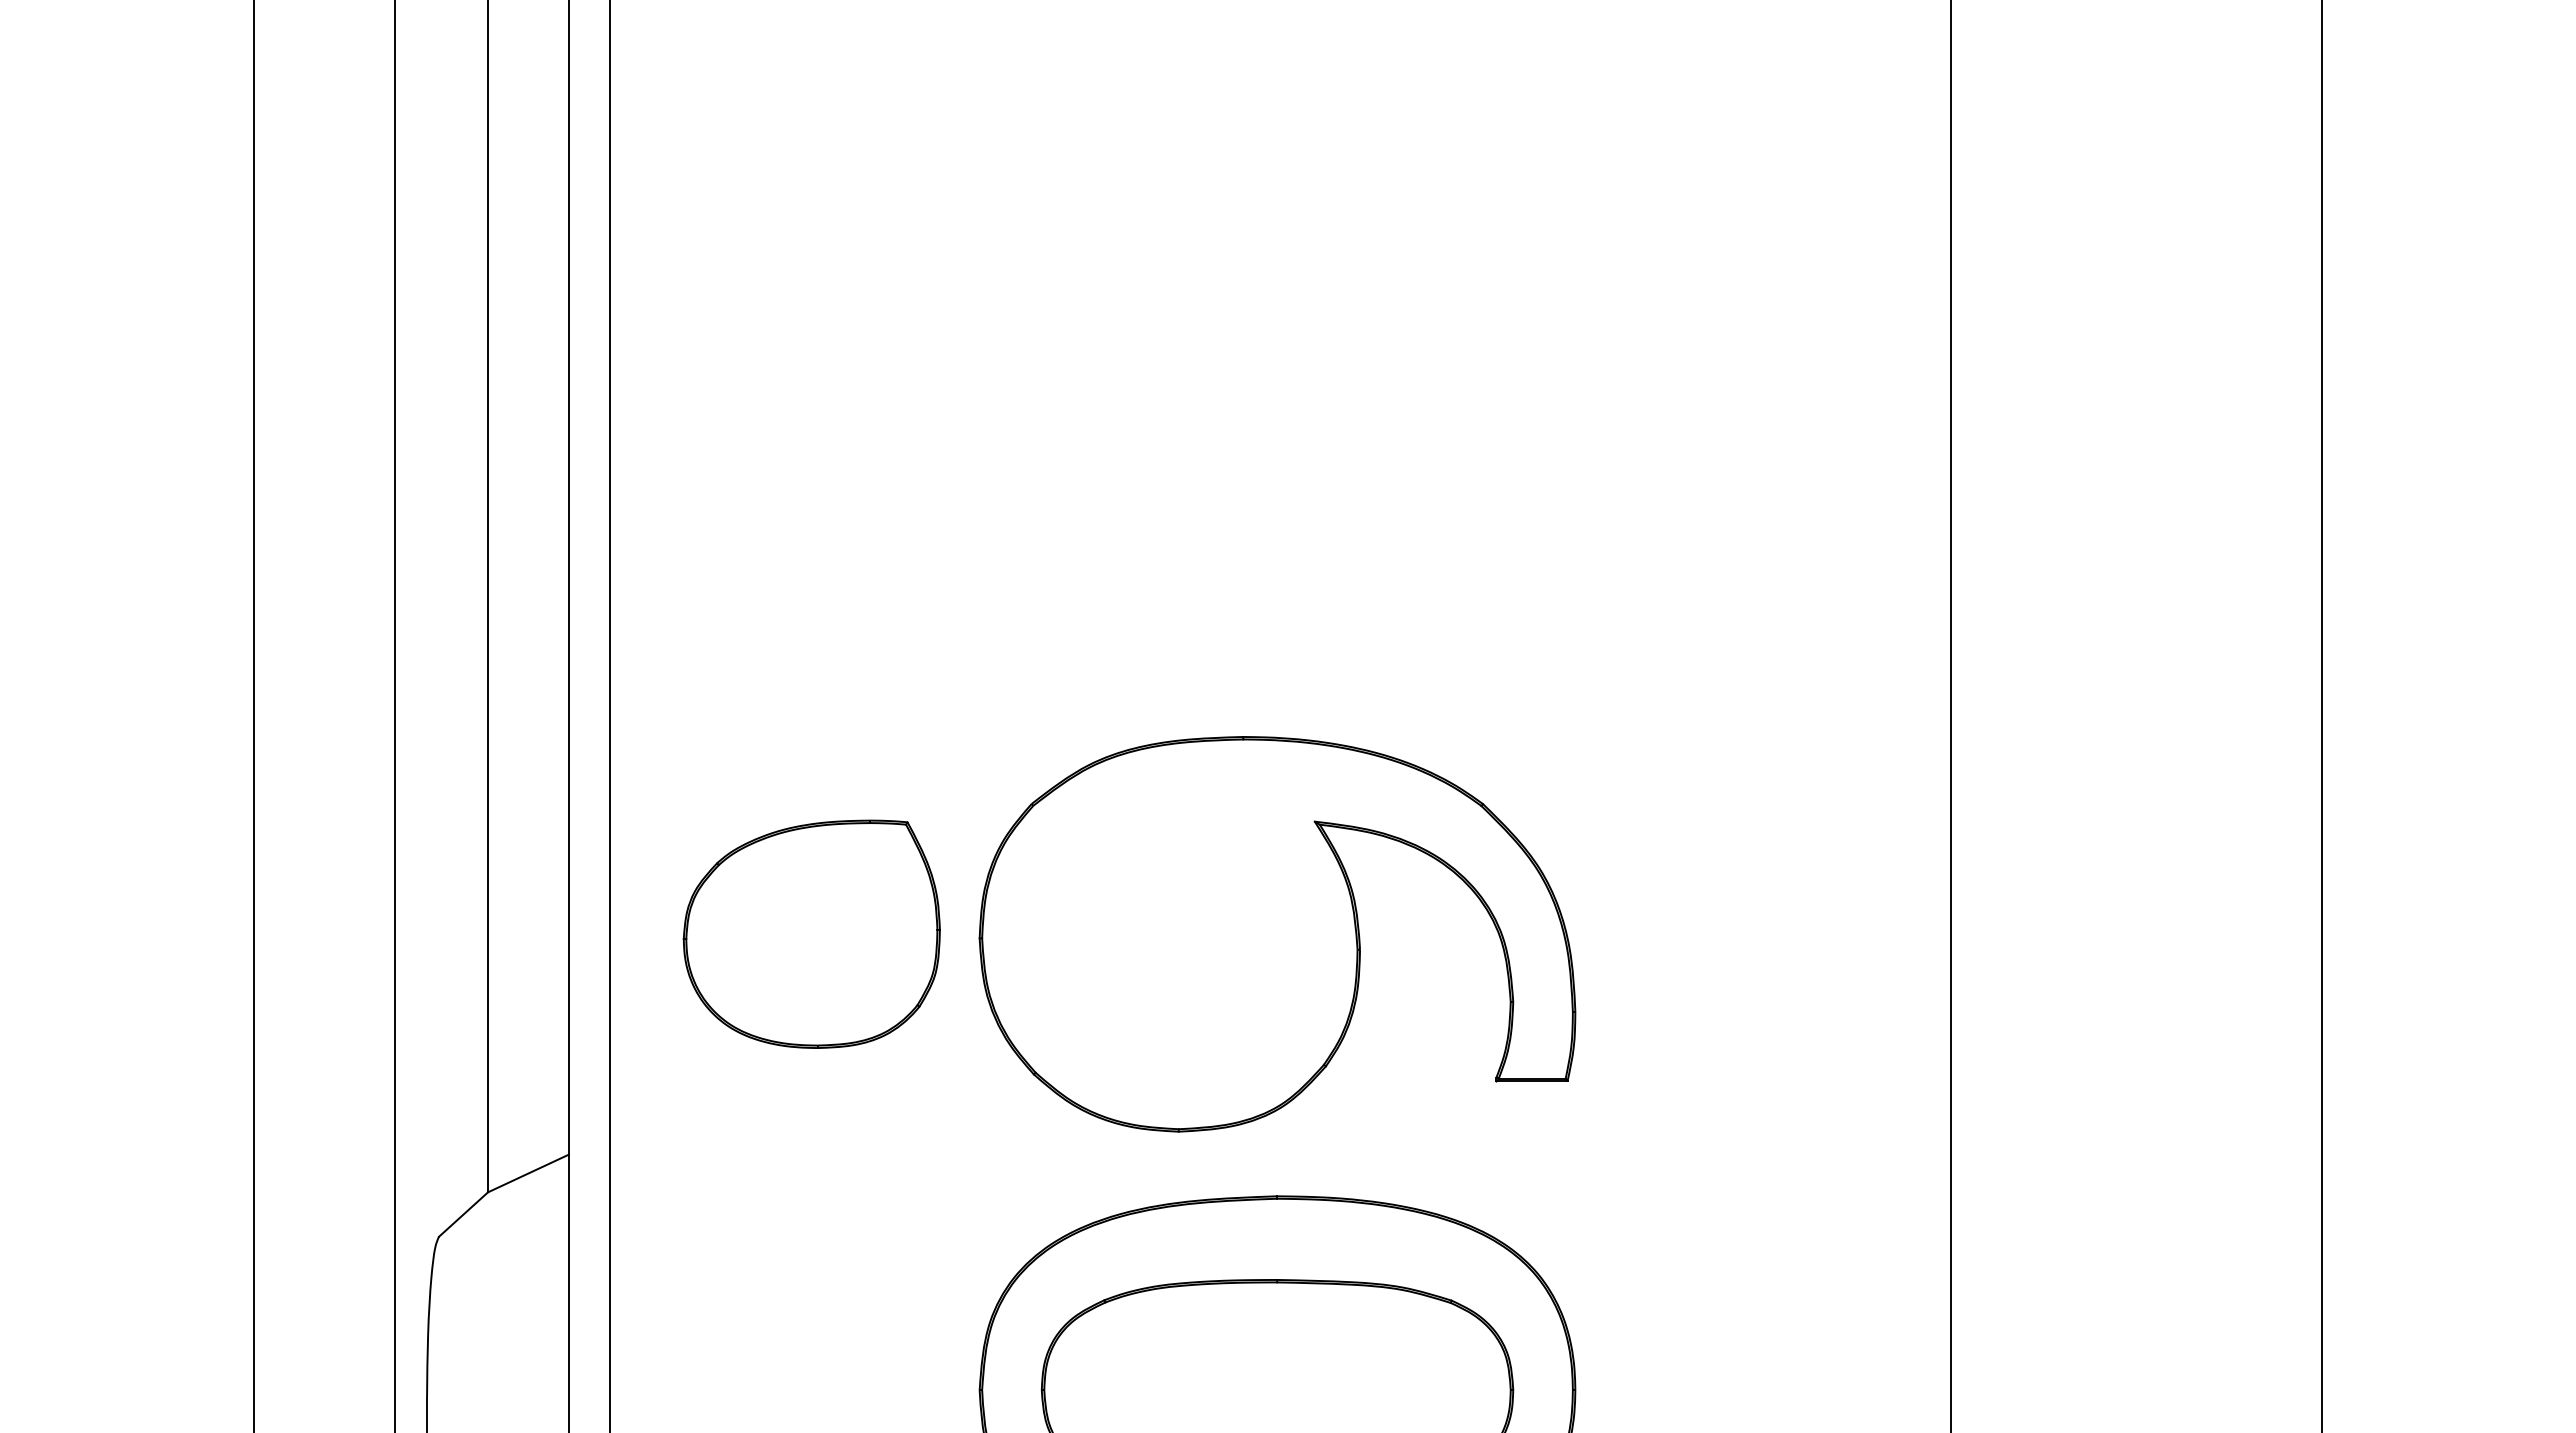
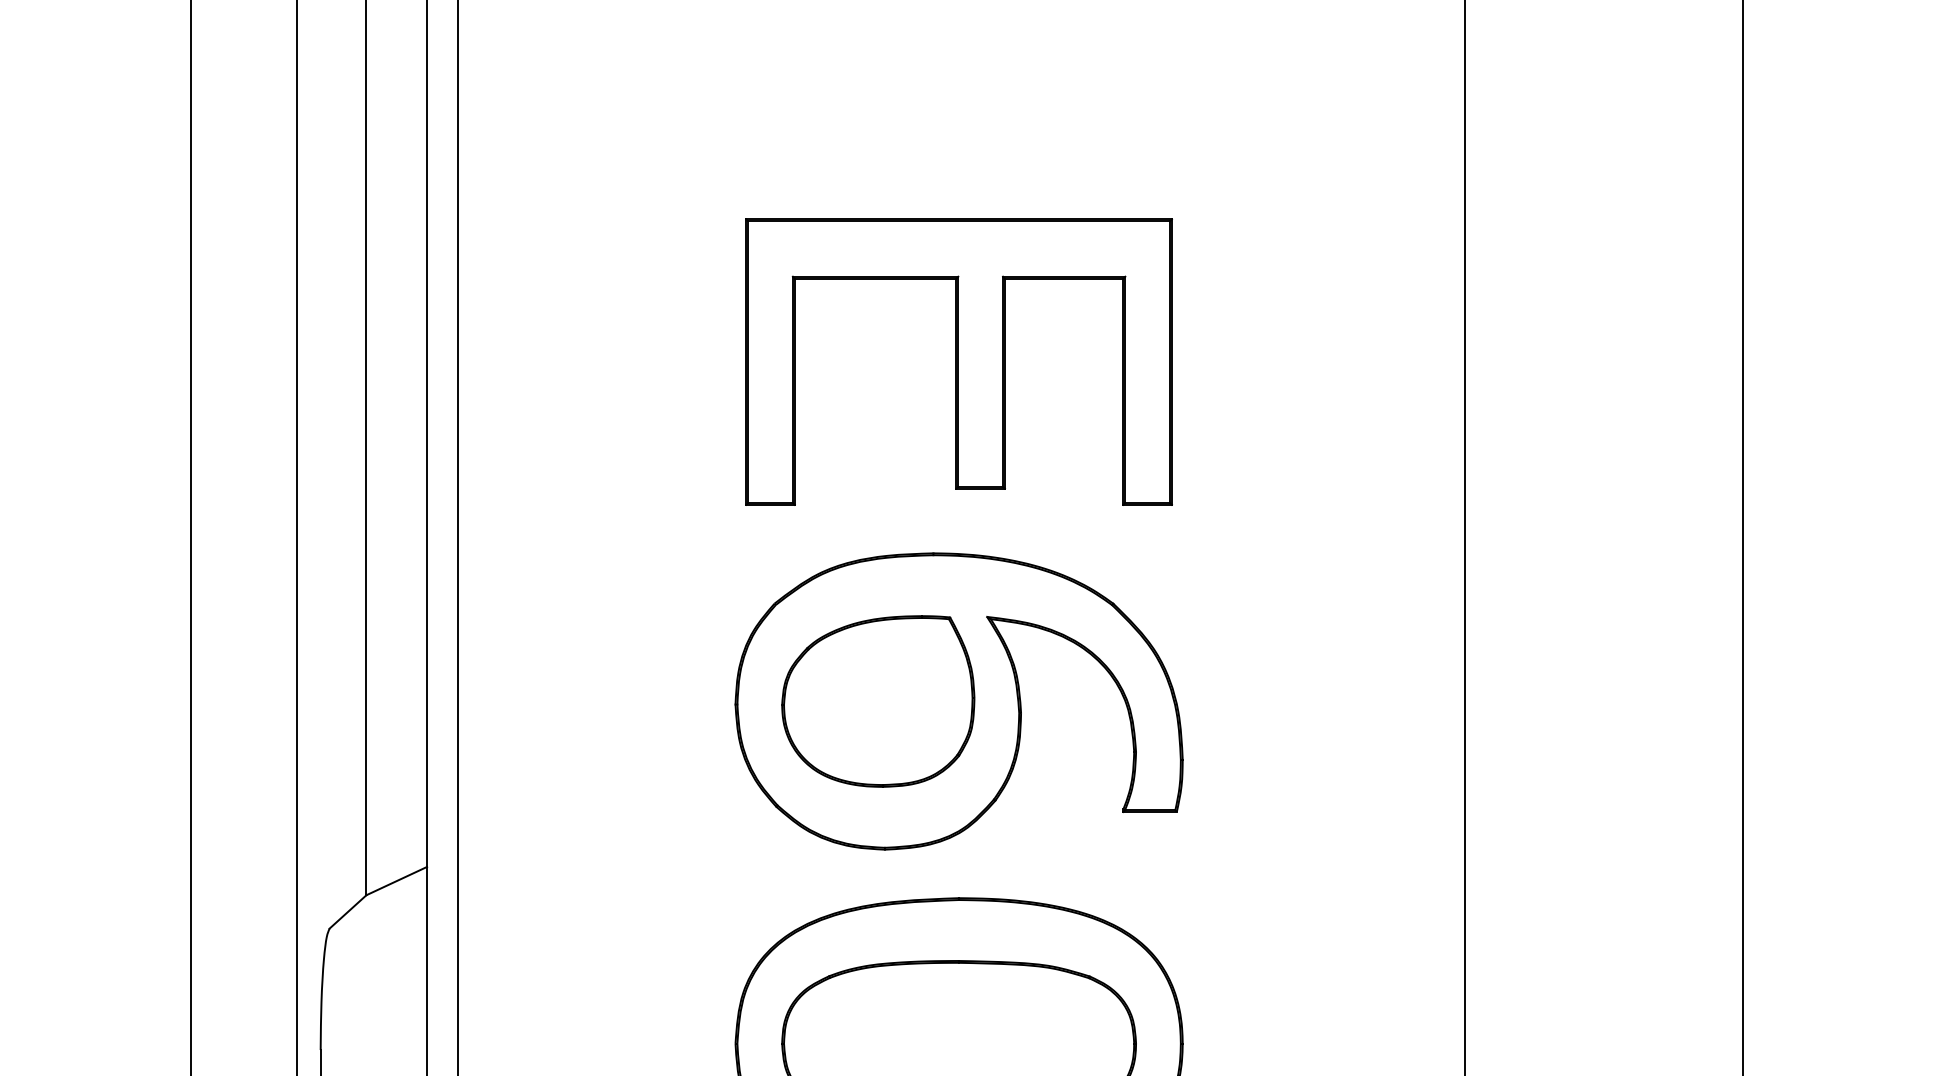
part: (1277, 482) -> (959, 362), added
part: (811, 933) -> (878, 700), moved

